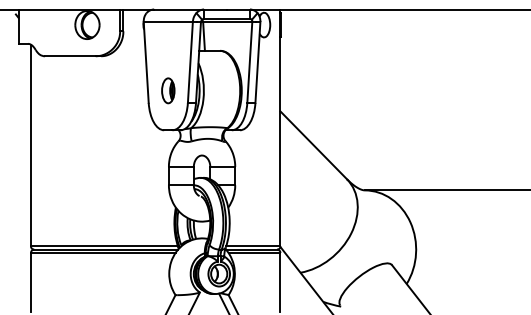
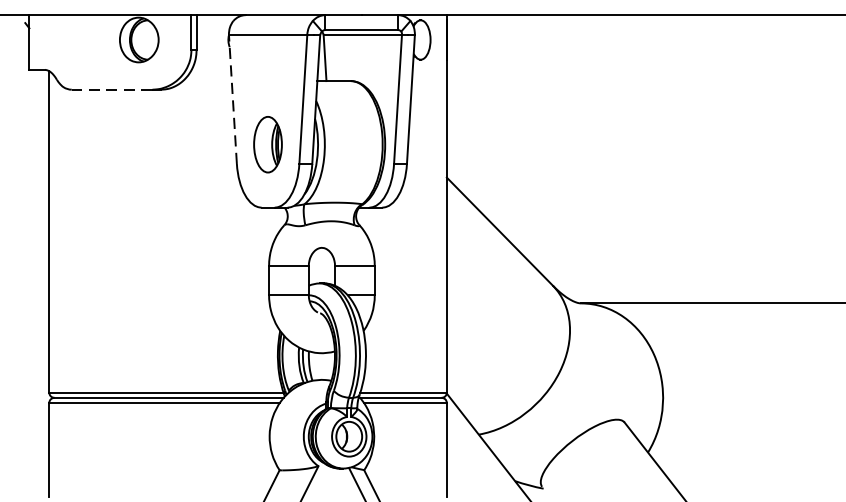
line: (69, 56) -> (110, 90), solid -> dashed
line: (146, 62) -> (233, 99), solid -> dashed
part: (168, 90) -> (268, 144), size x1.4

